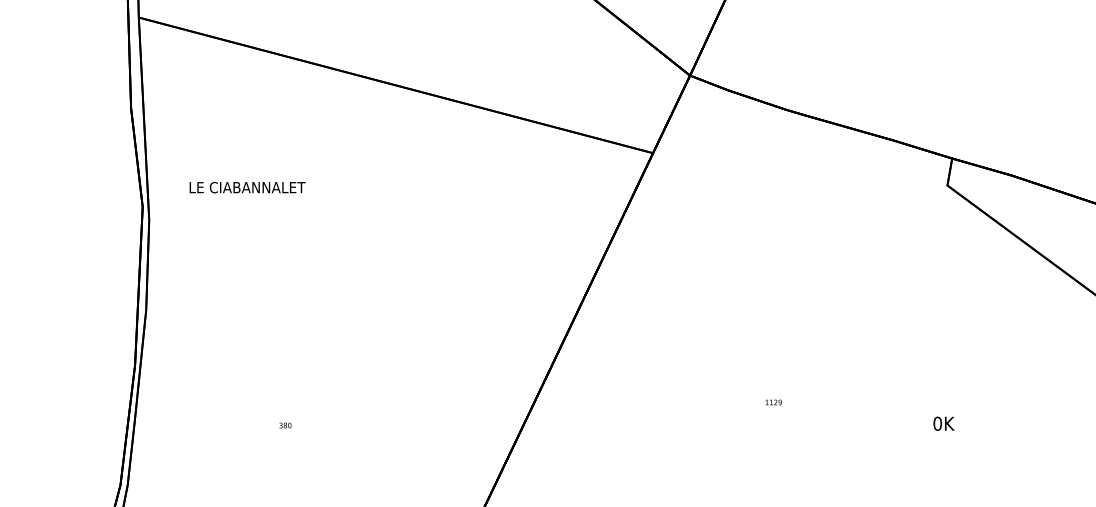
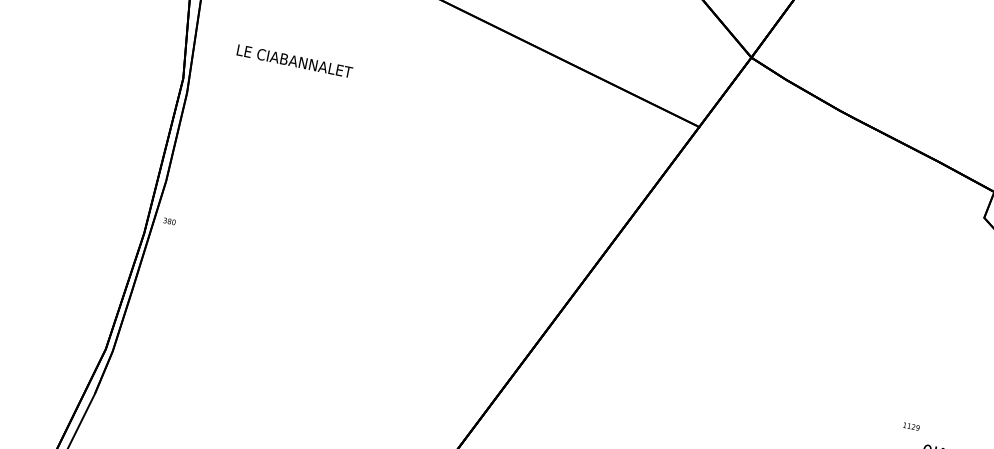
text: (247, 187) -> (294, 61), moved
text: (773, 402) -> (911, 426), moved
text: (285, 425) -> (169, 221), moved

